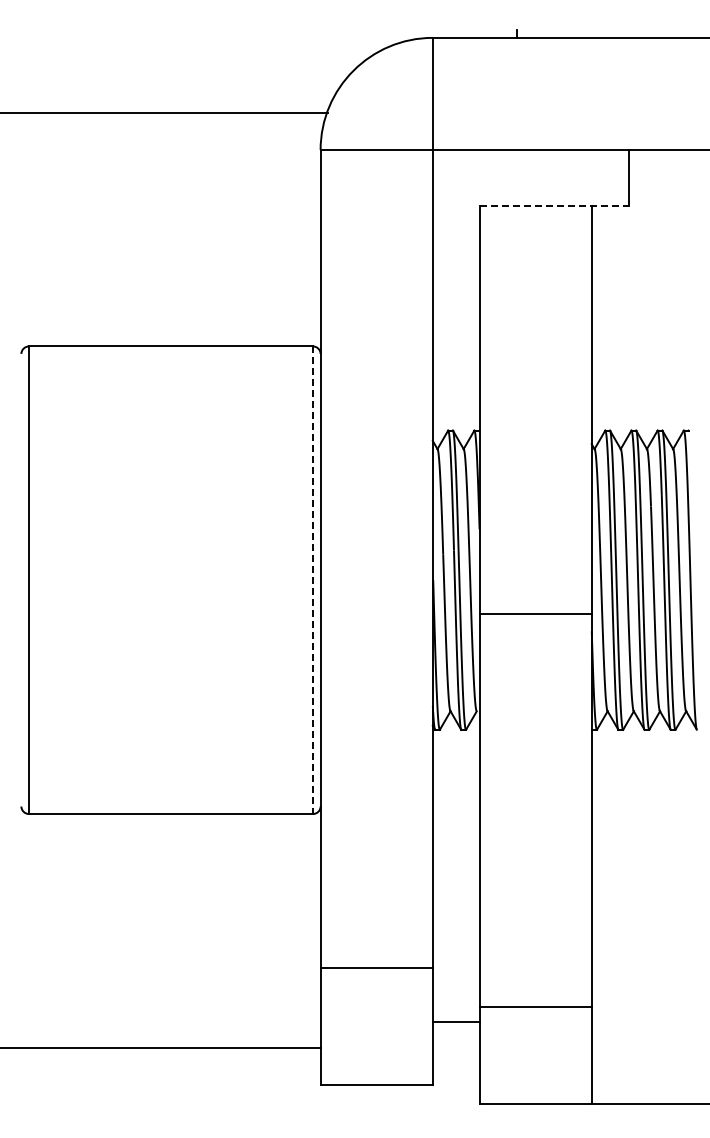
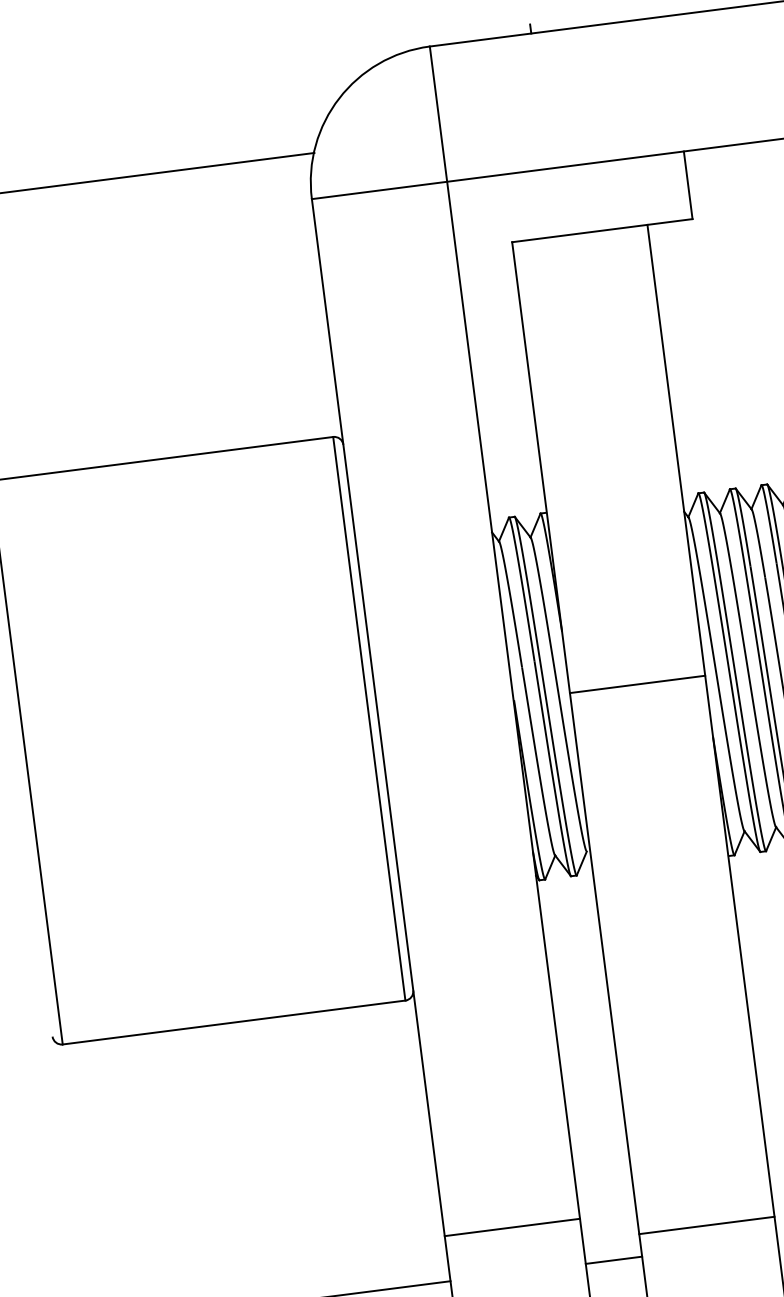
line: (554, 206) -> (602, 230), dashed -> solid
line: (313, 580) -> (369, 719), dashed -> solid
line: (535, 614) -> (637, 684), moved
line: (376, 968) -> (512, 1227), moved
line: (535, 1007) -> (706, 1226), moved
line: (455, 1021) -> (613, 1260), moved

